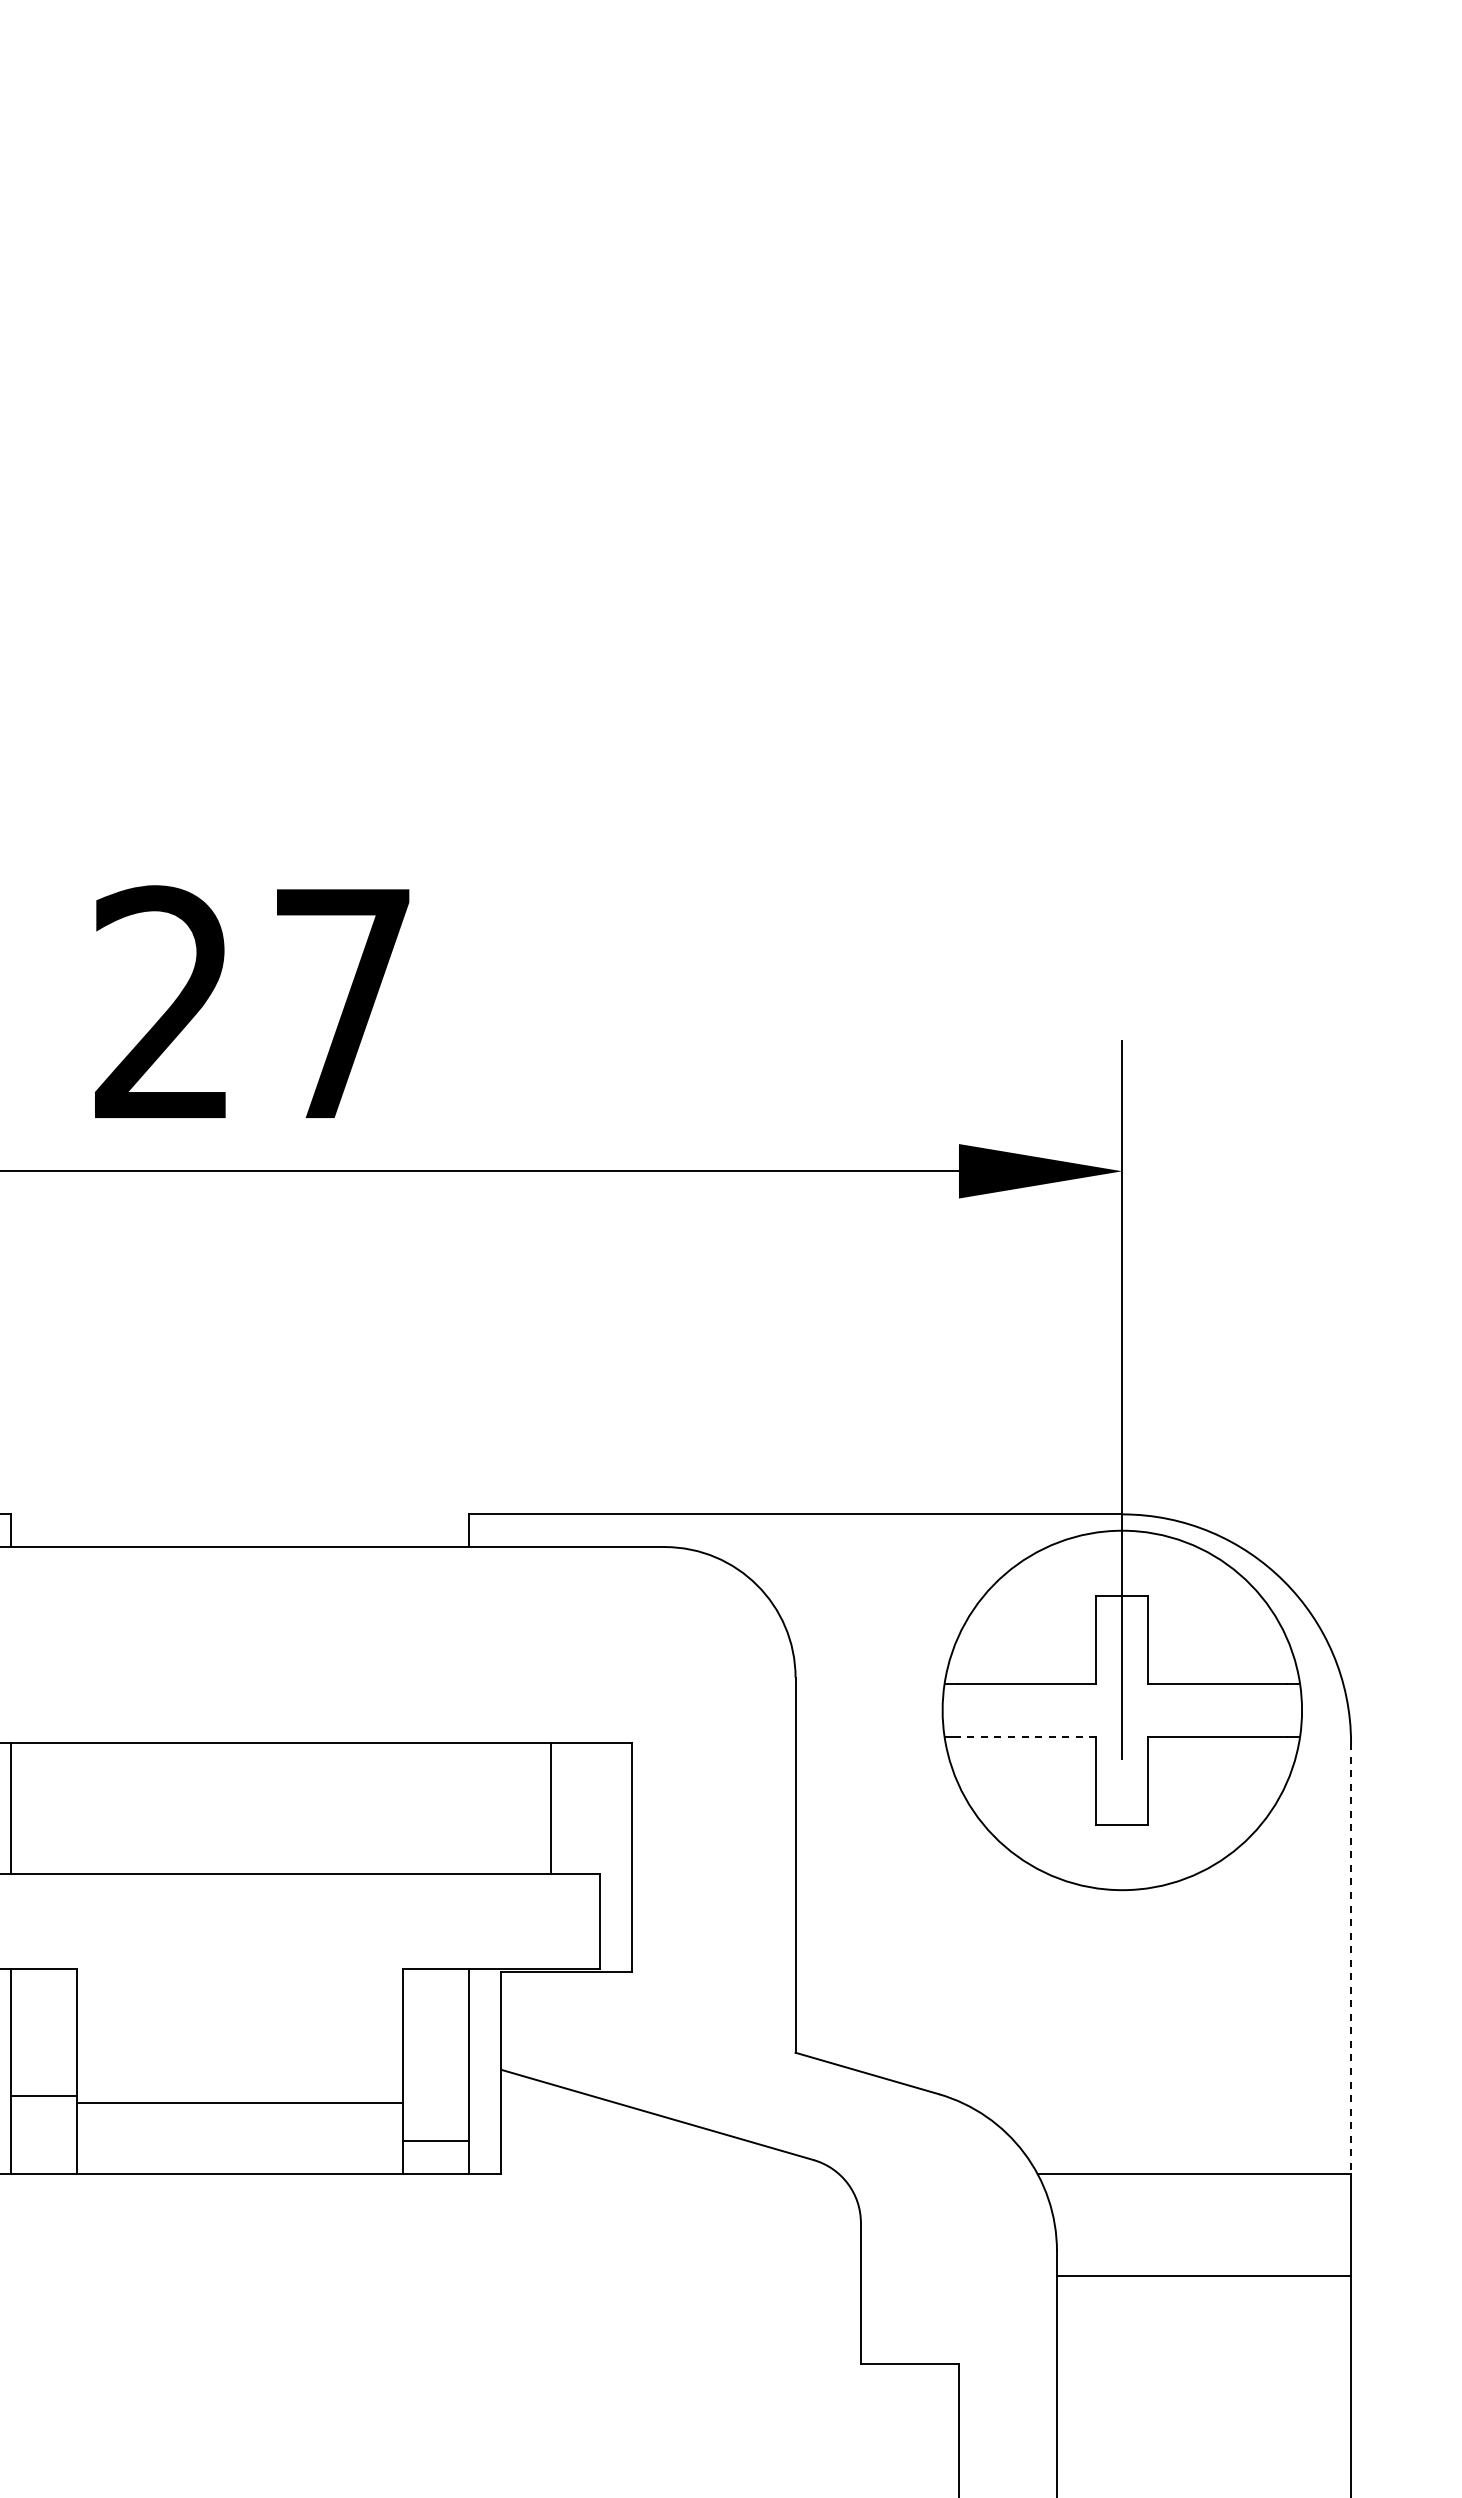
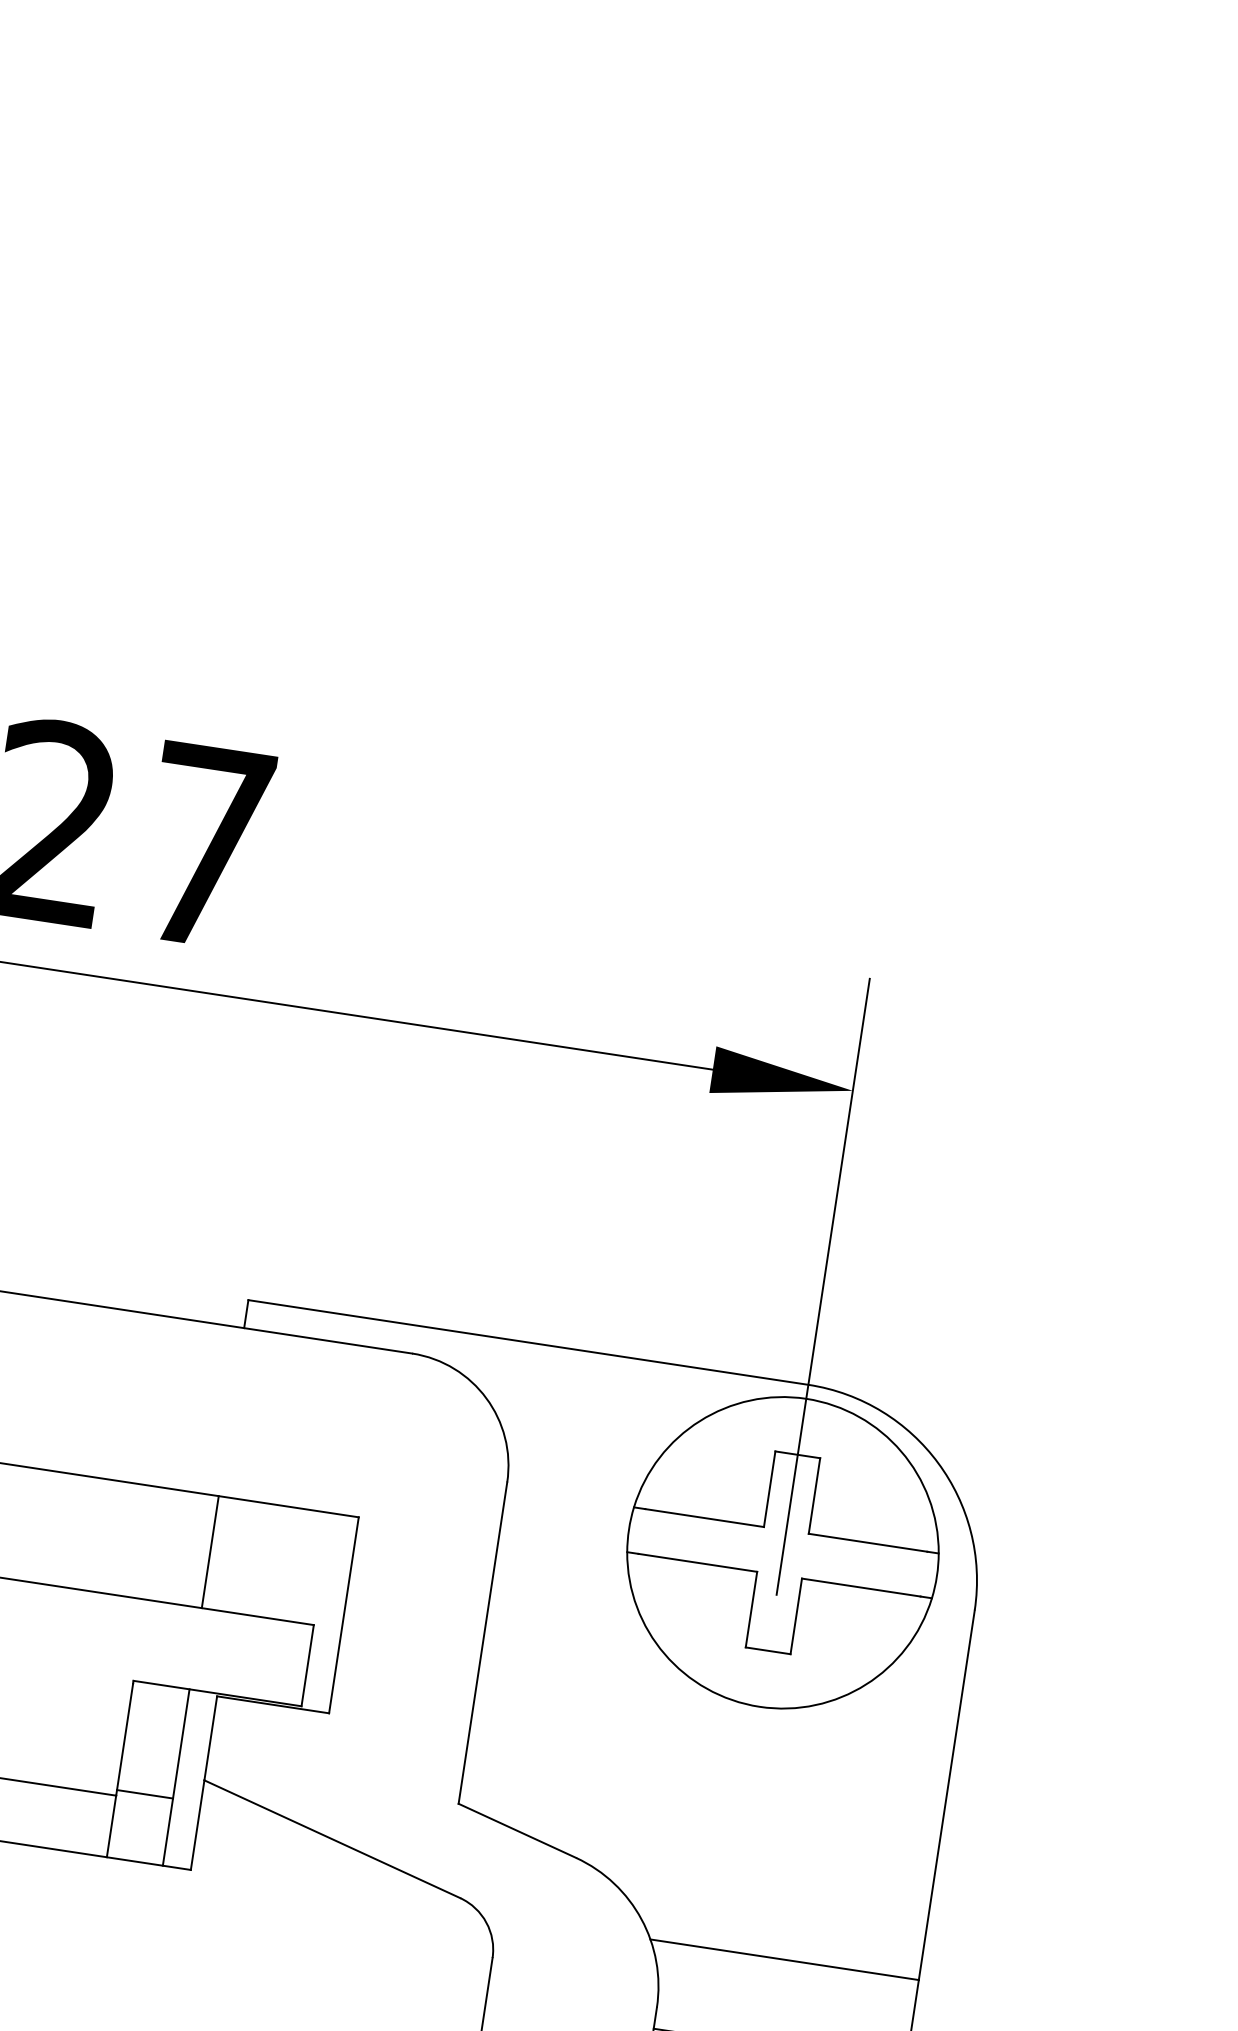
line: (1026, 1736) -> (697, 1562), dashed -> solid
line: (550, 1808) -> (210, 1552), moved
line: (1351, 1958) -> (947, 1795), dashed -> solid
line: (435, 2141) -> (144, 1794), moved

